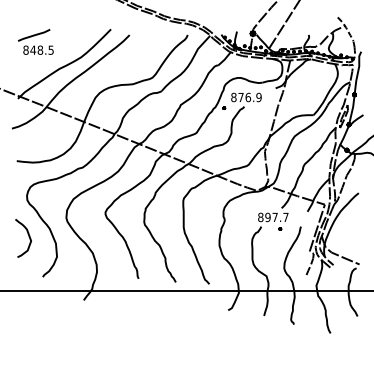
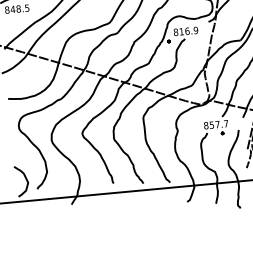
text: (240, 97) -> (181, 31), 876.9 -> 816.9
text: (267, 216) -> (211, 124), 897.7 -> 857.7
curve: (28, 237) -> (25, 180), moved

